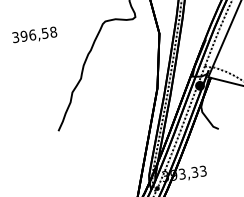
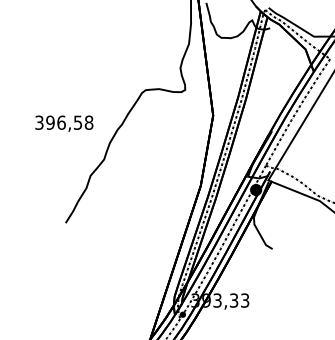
text: (34, 35) -> (64, 123), moved

